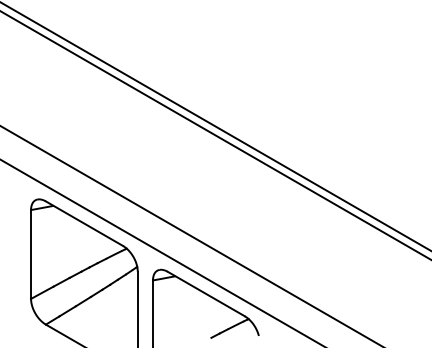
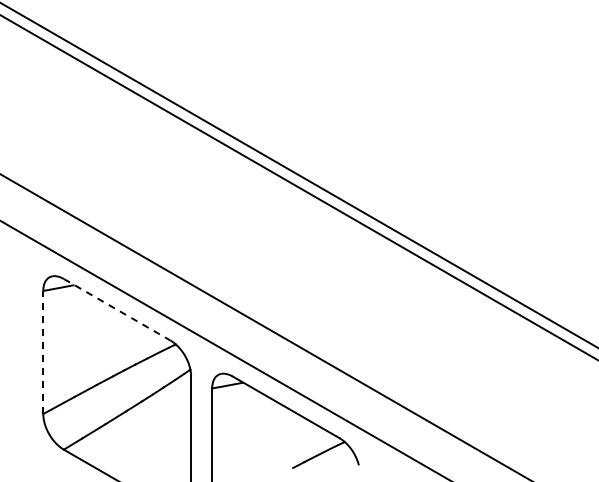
line: (84, 223) -> (117, 309), solid -> dashed
line: (31, 254) -> (43, 352), solid -> dashed

